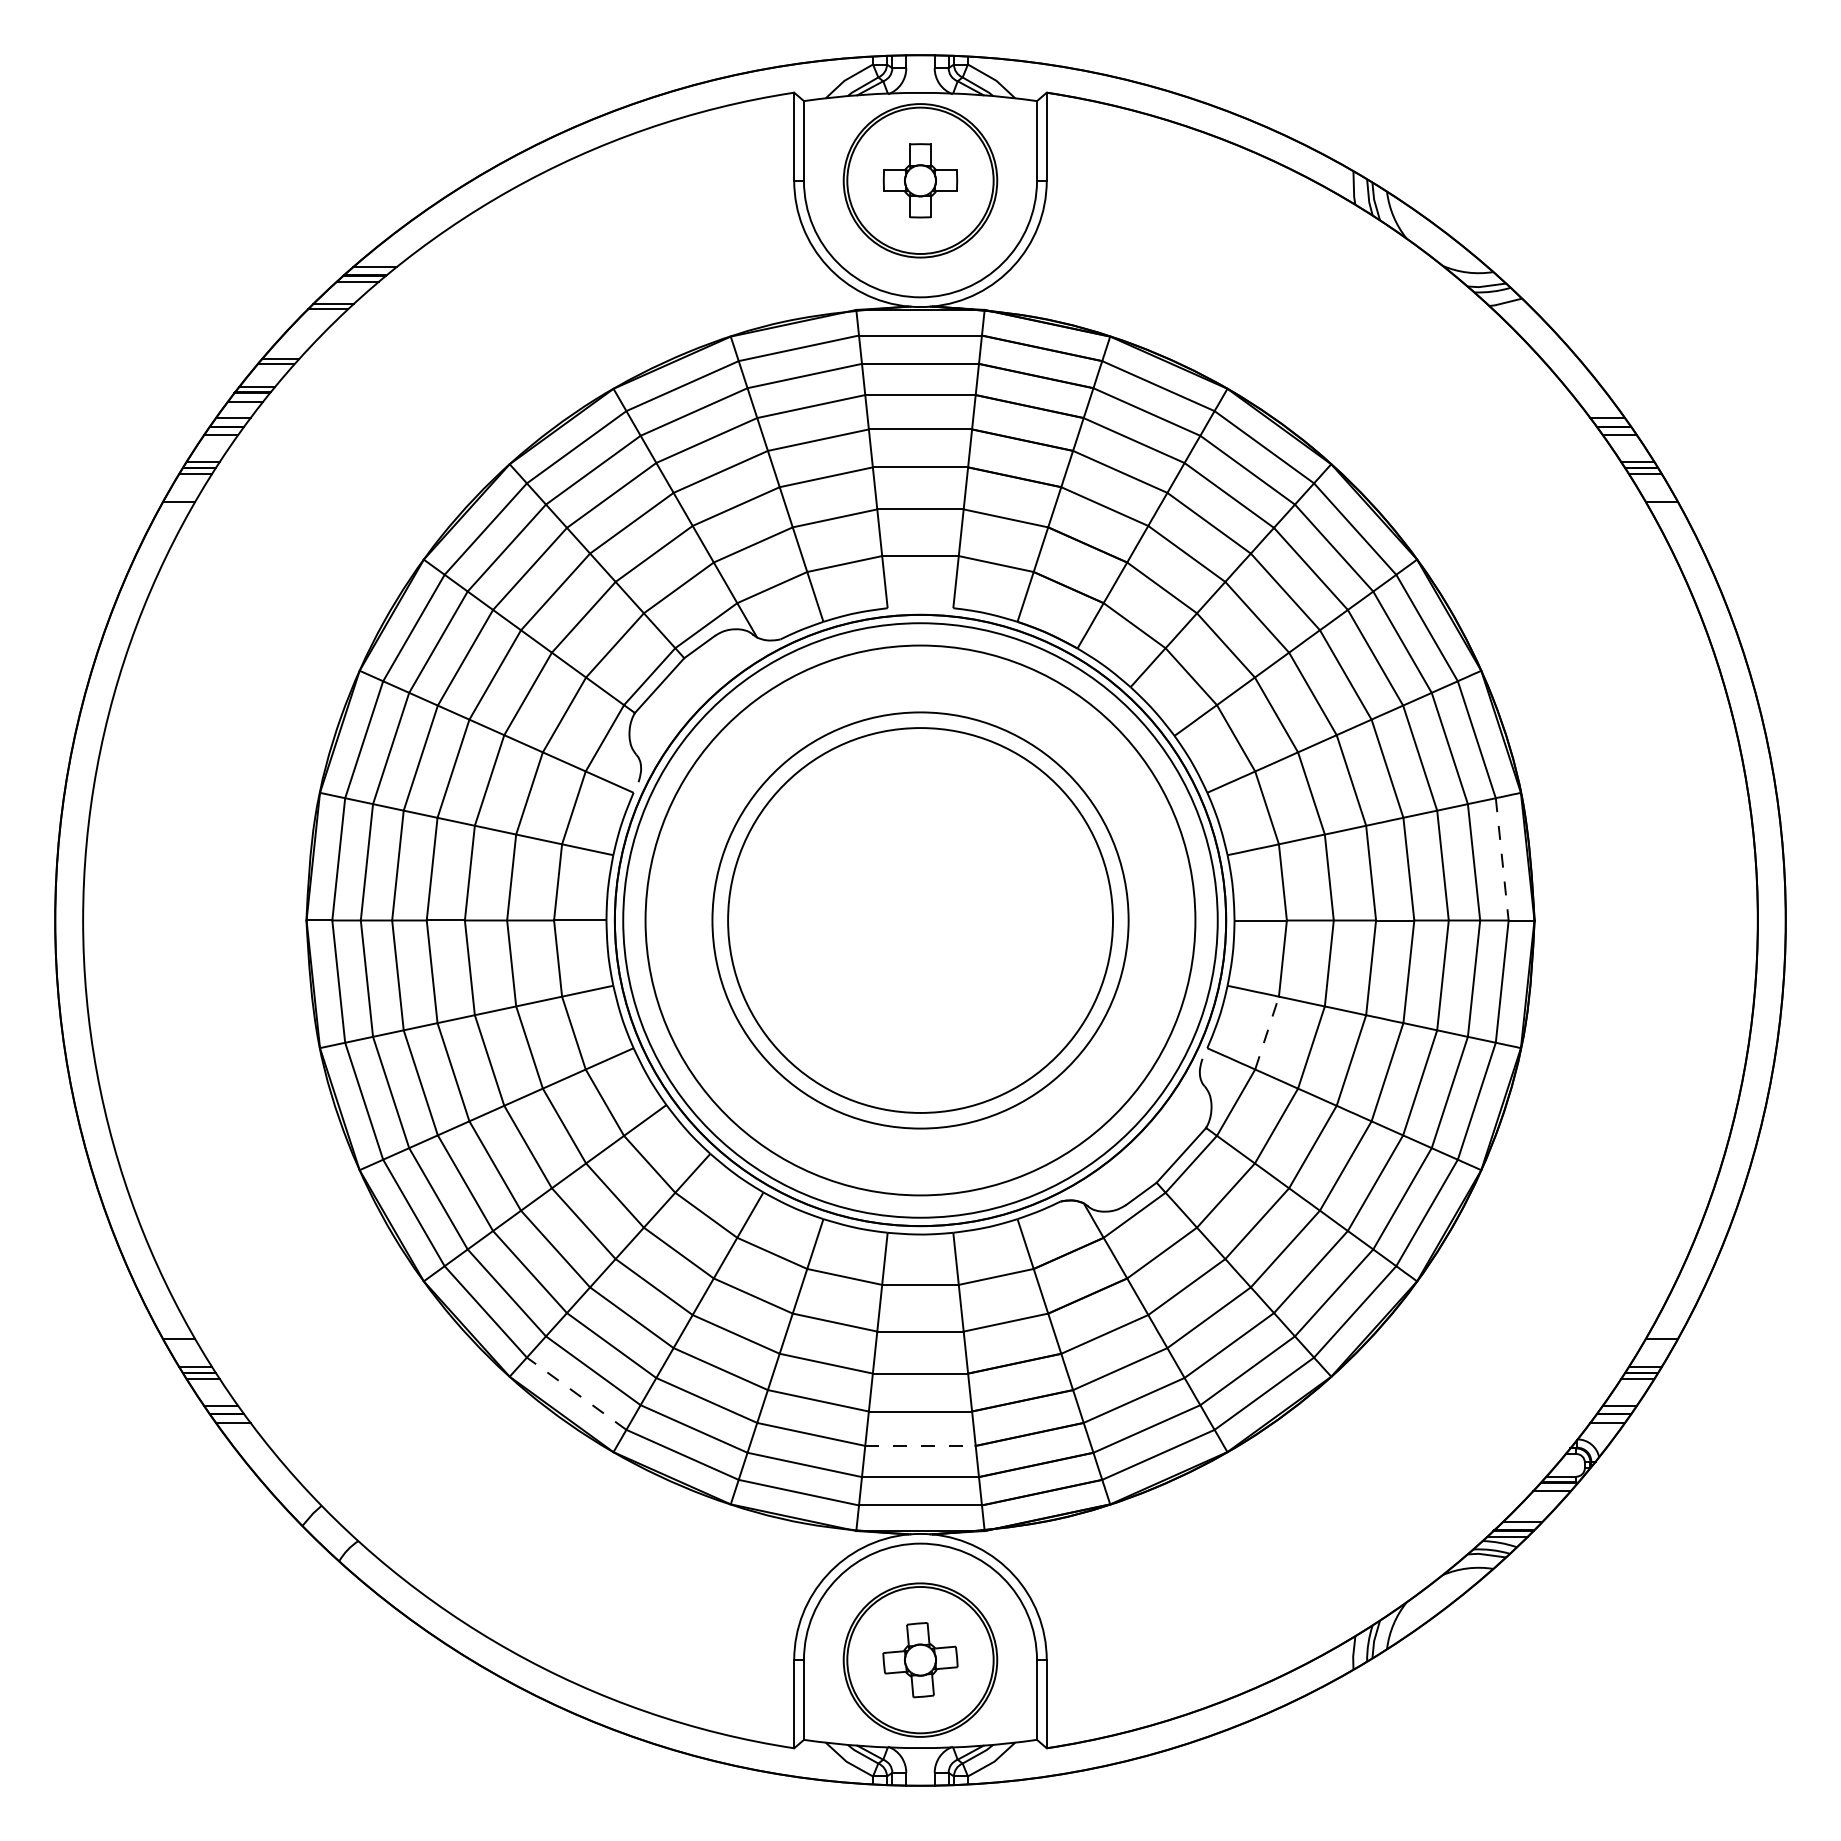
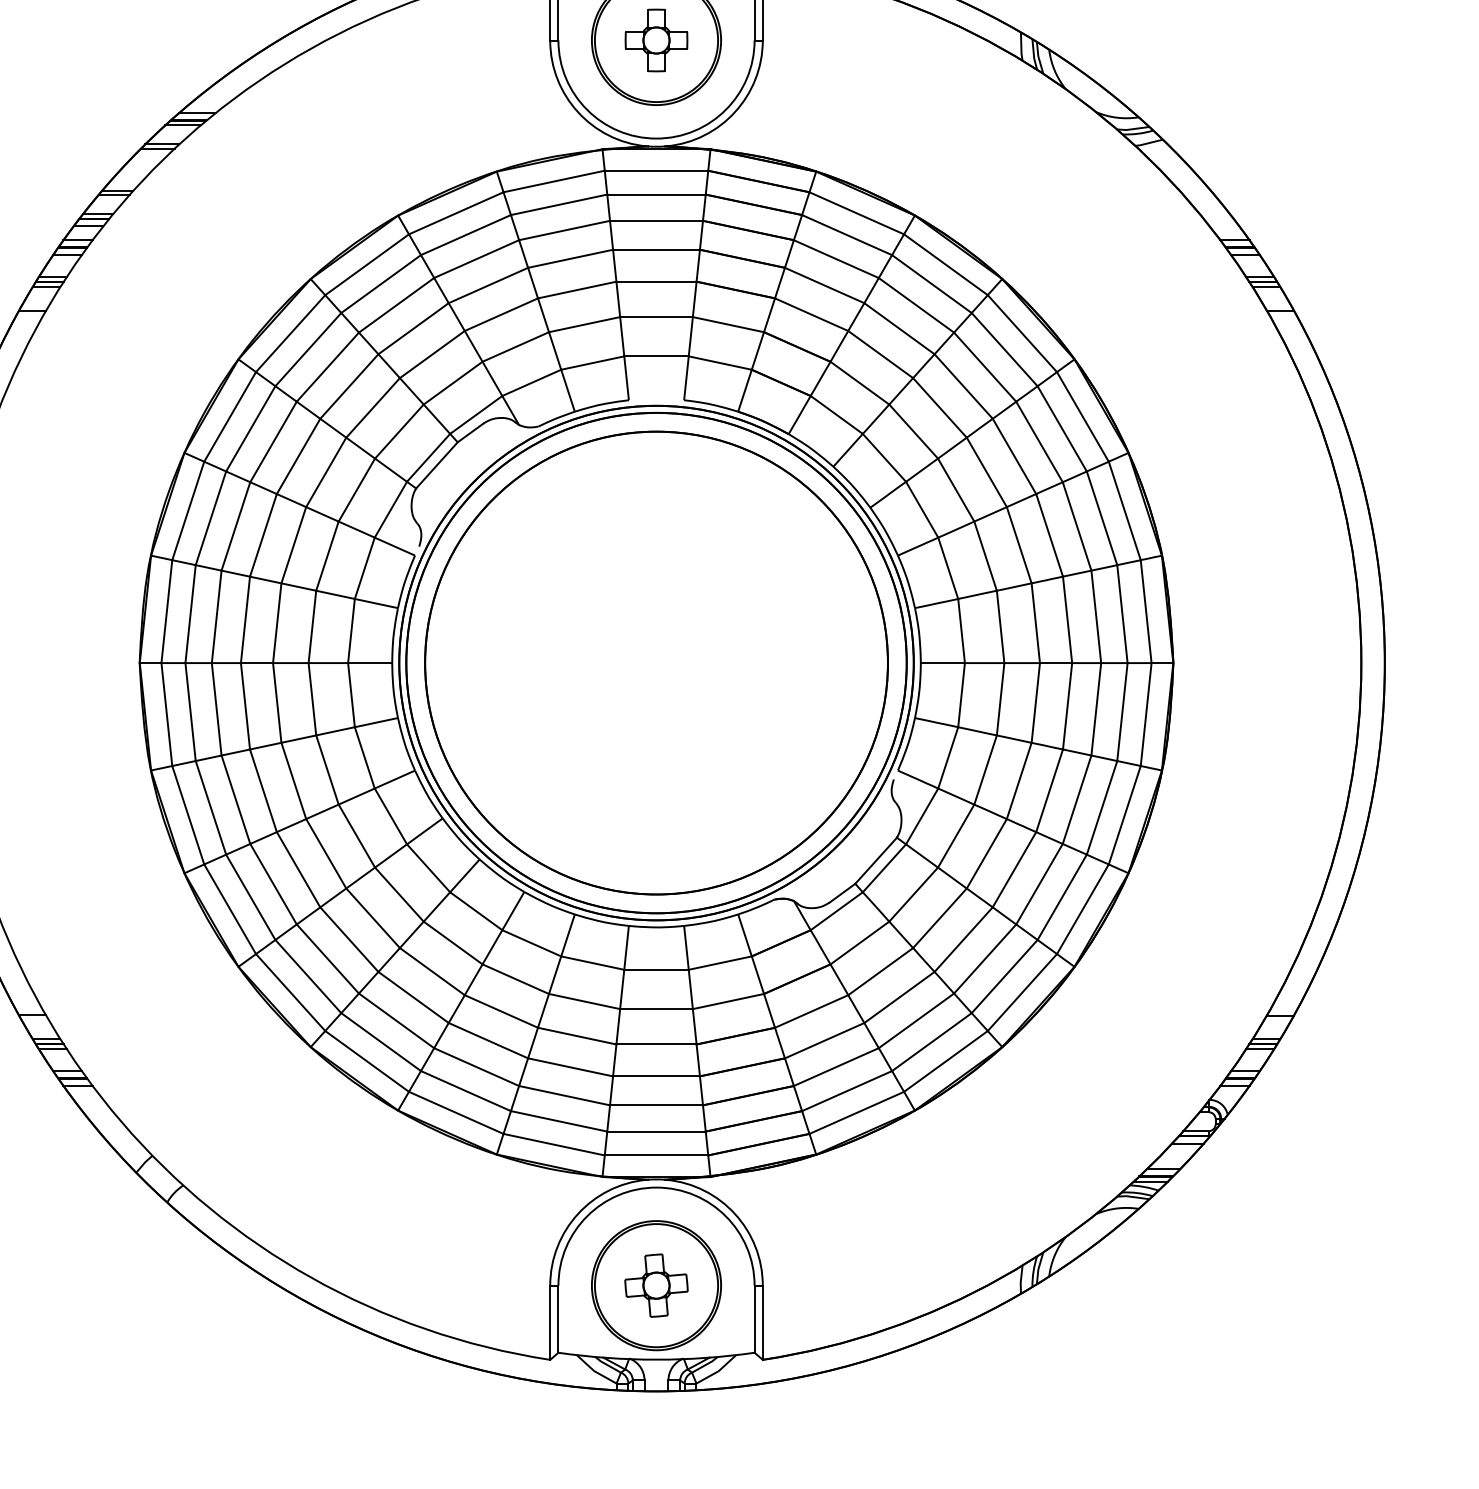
line: (1502, 859) -> (1146, 611), dashed -> solid
circle: (920, 920) -> (656, 663), size x1.43
circle: (920, 920) -> (656, 663), size x1.43
line: (1267, 1032) -> (948, 757), dashed -> solid
line: (576, 1393) -> (366, 1061), dashed -> solid
line: (920, 1445) -> (656, 1104), dashed -> solid

